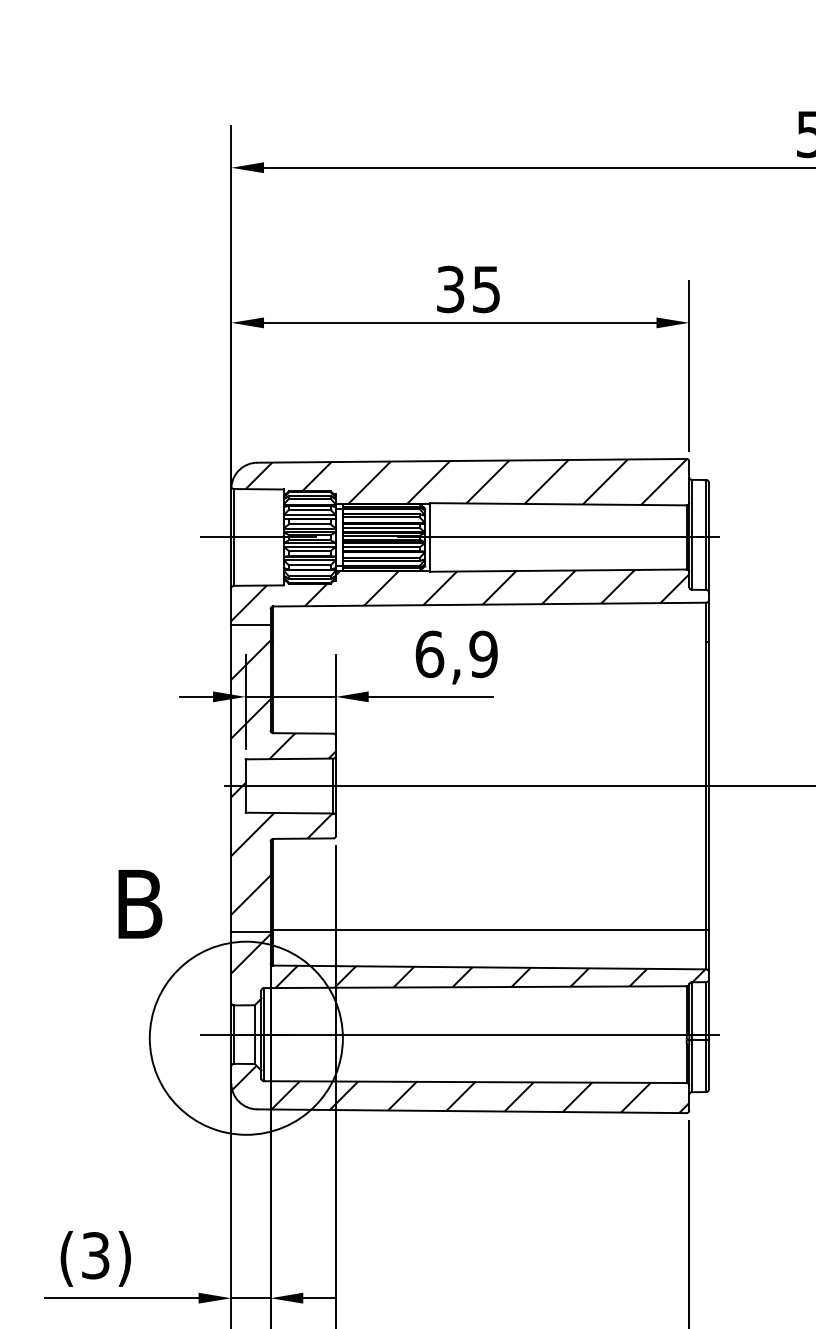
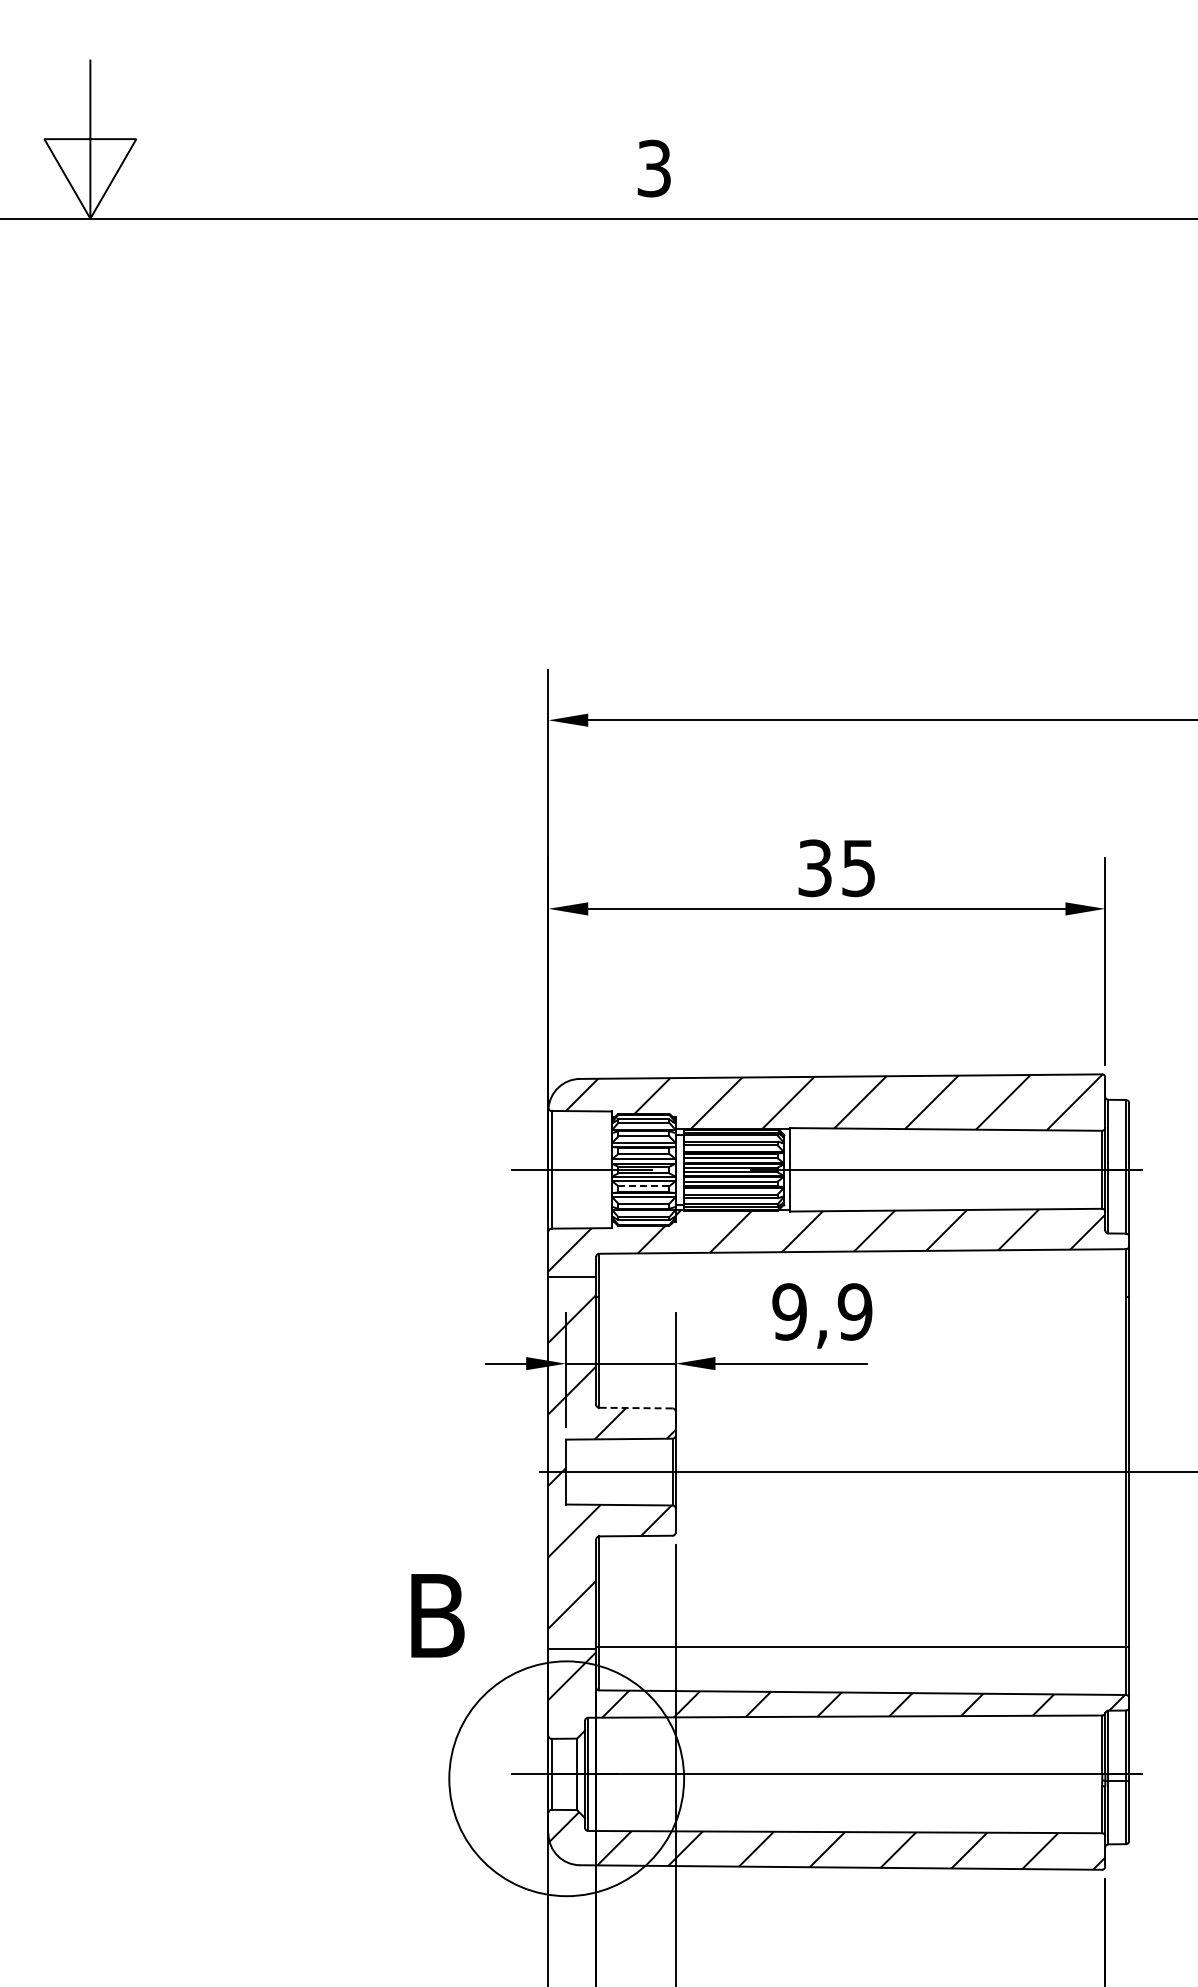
line: (309, 551) -> (643, 1186), solid -> dashed
text: (429, 653) -> (789, 1311), 6,9 -> 9,9
line: (302, 733) -> (635, 1408), solid -> dashed

